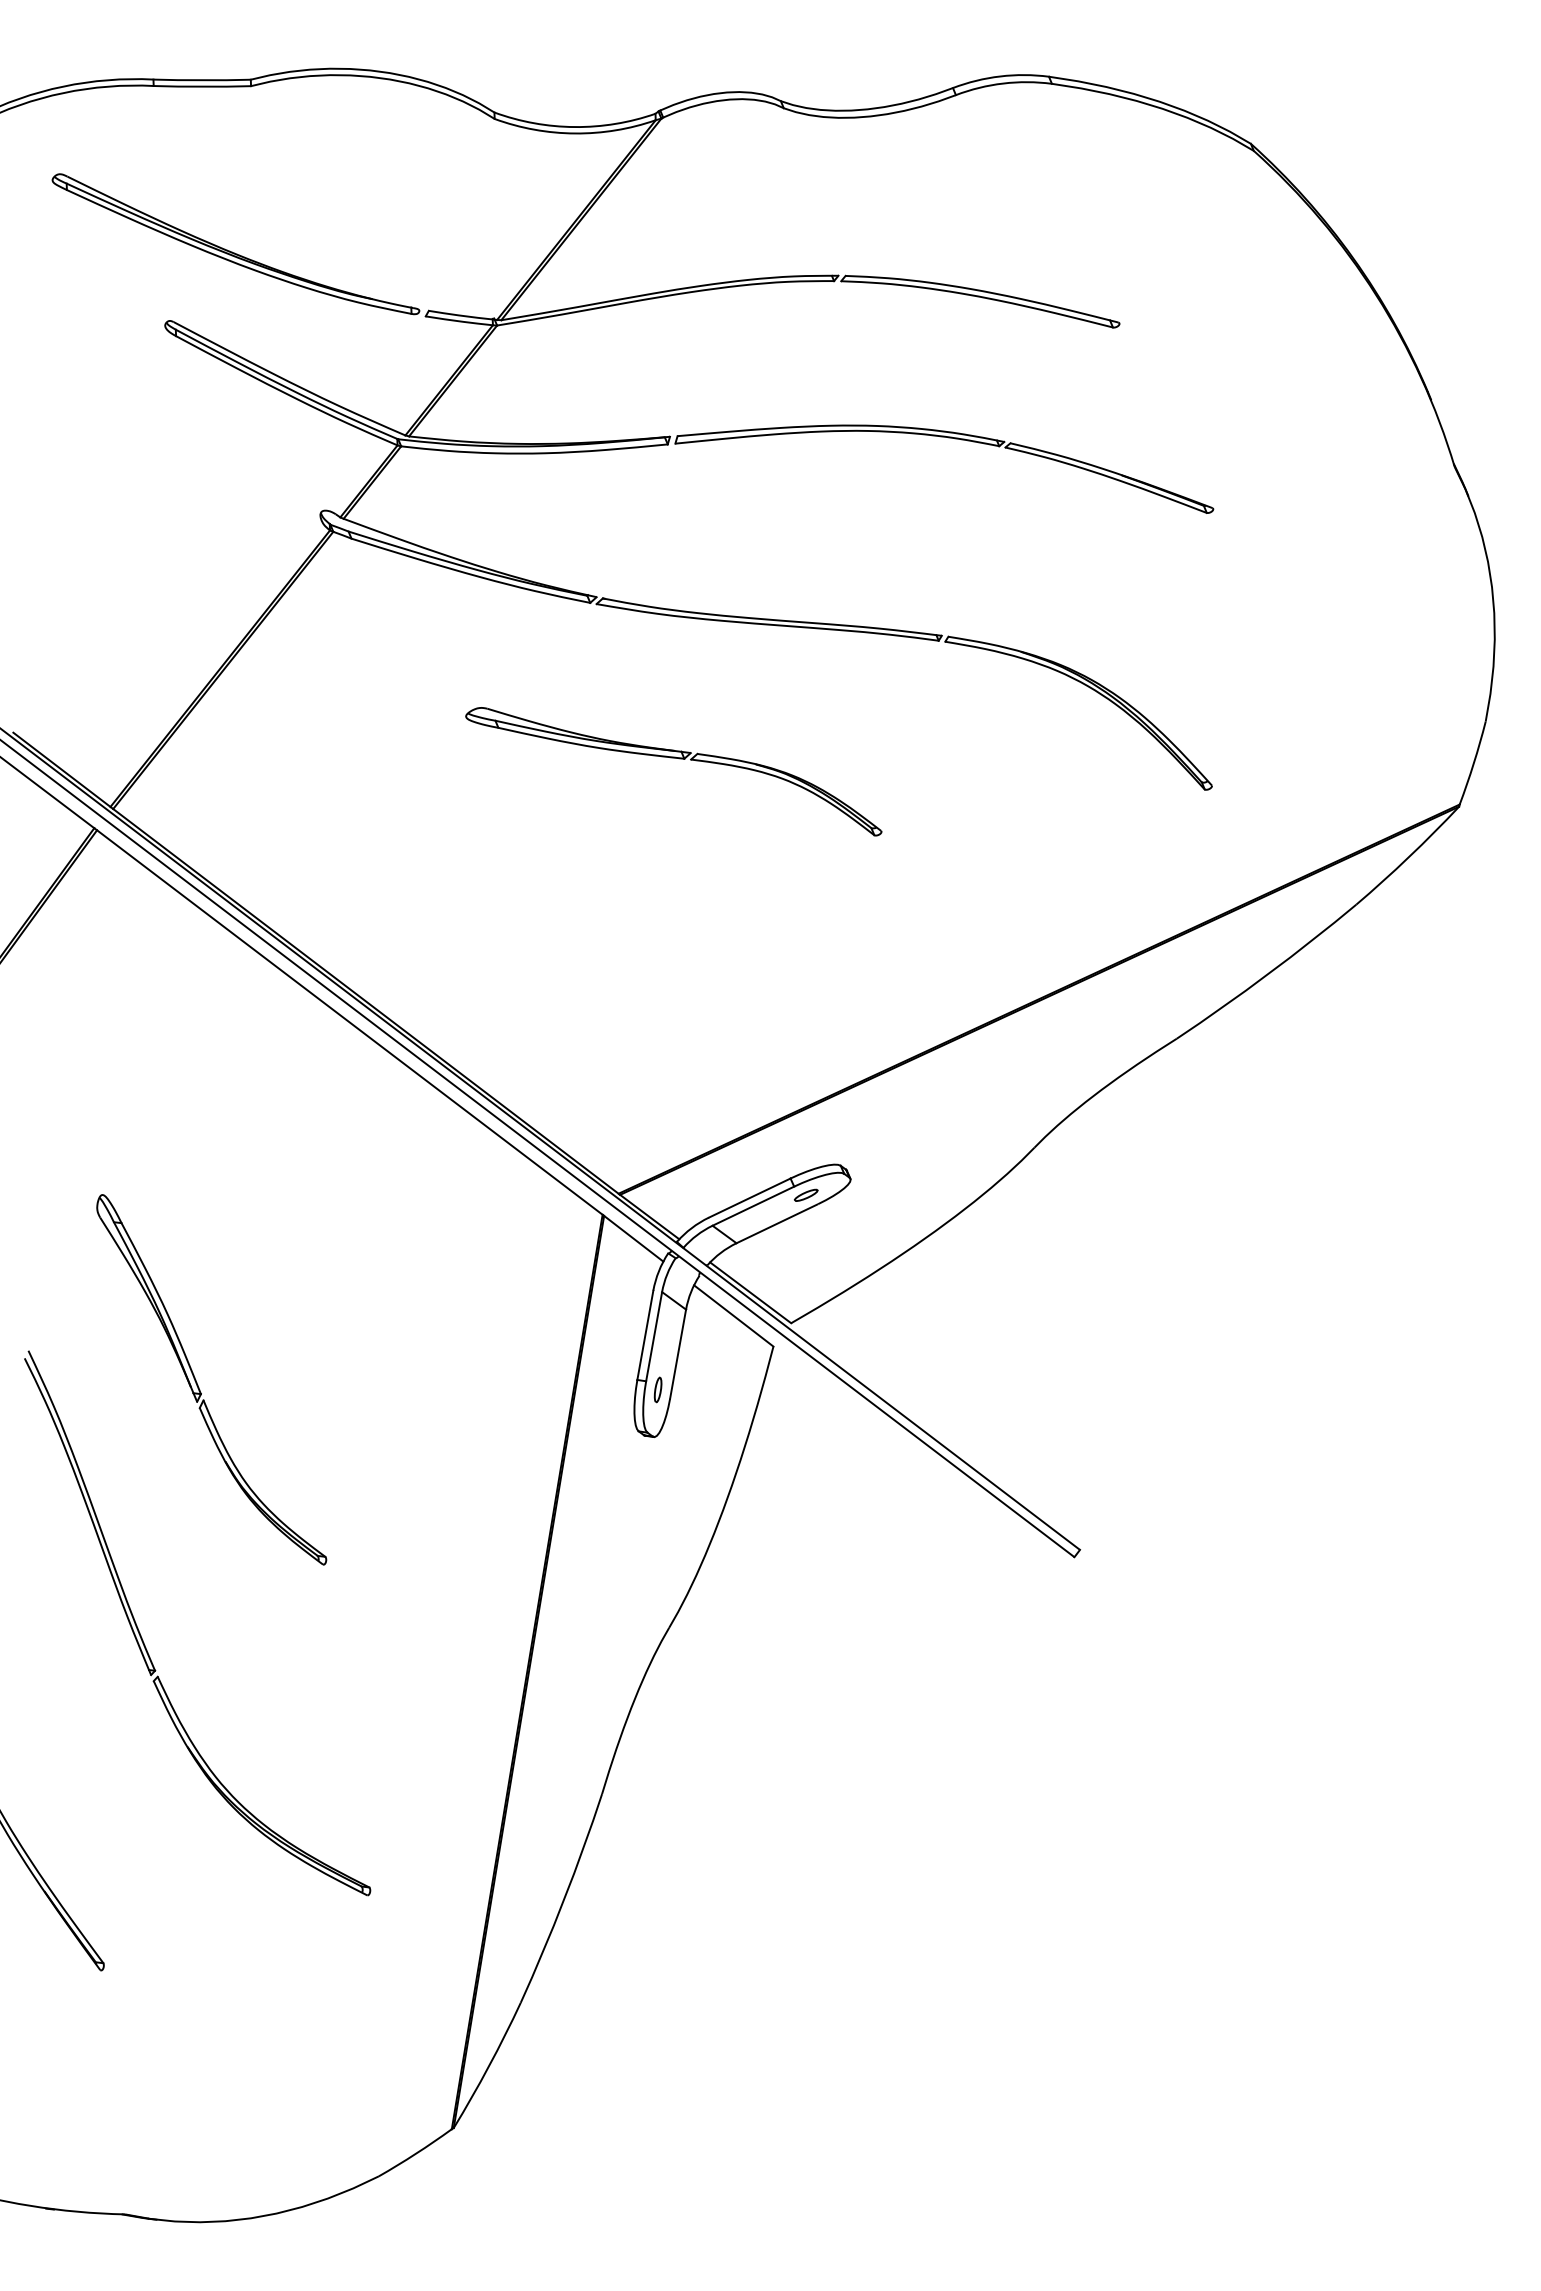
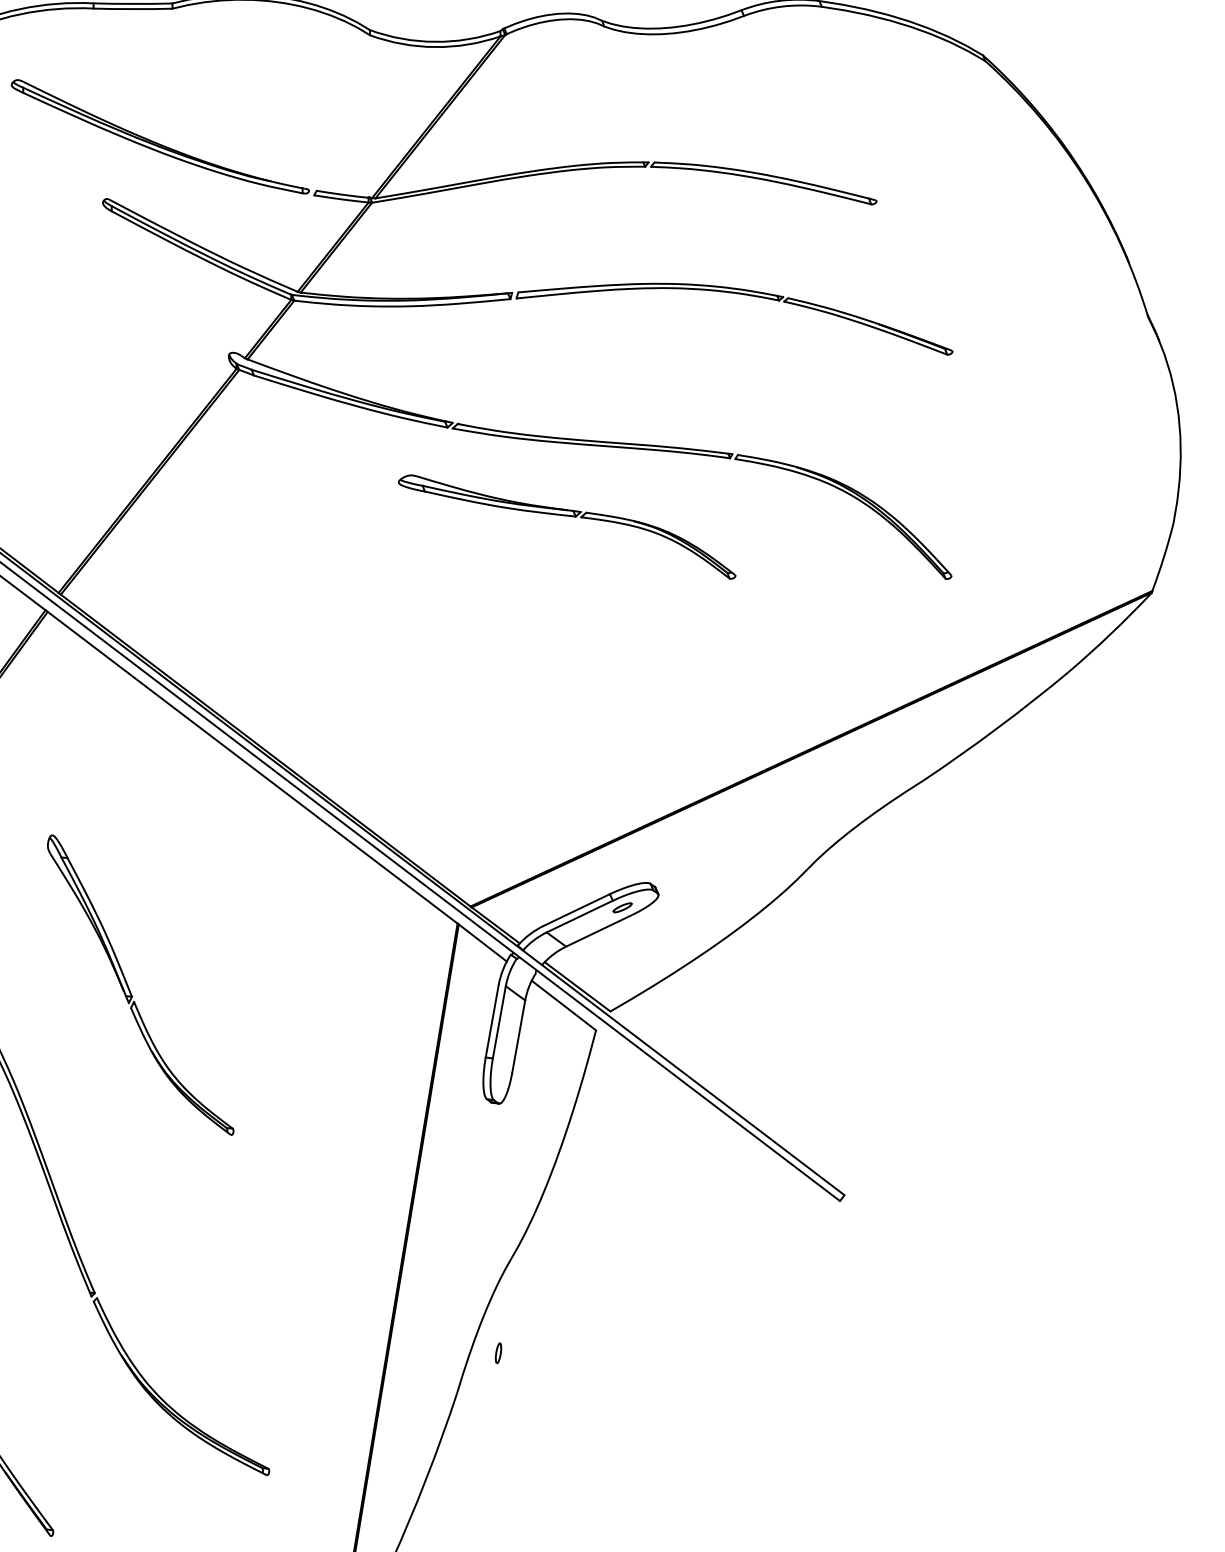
part: (673, 758) -> (566, 516), moved
part: (198, 1384) -> (129, 988), moved
part: (657, 1389) -> (498, 1352), moved

